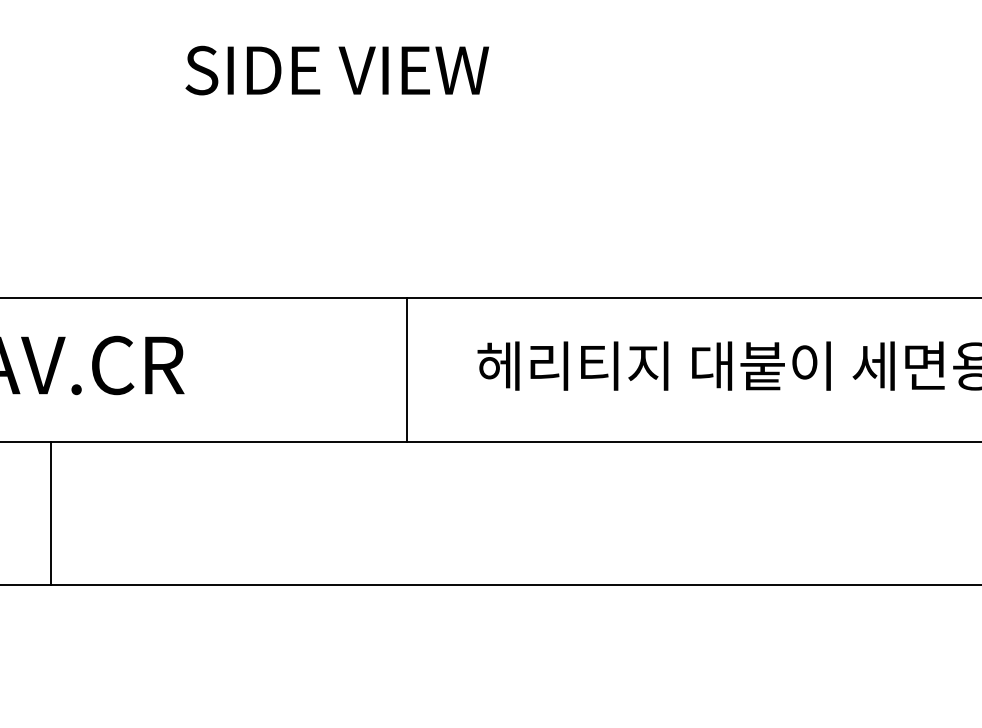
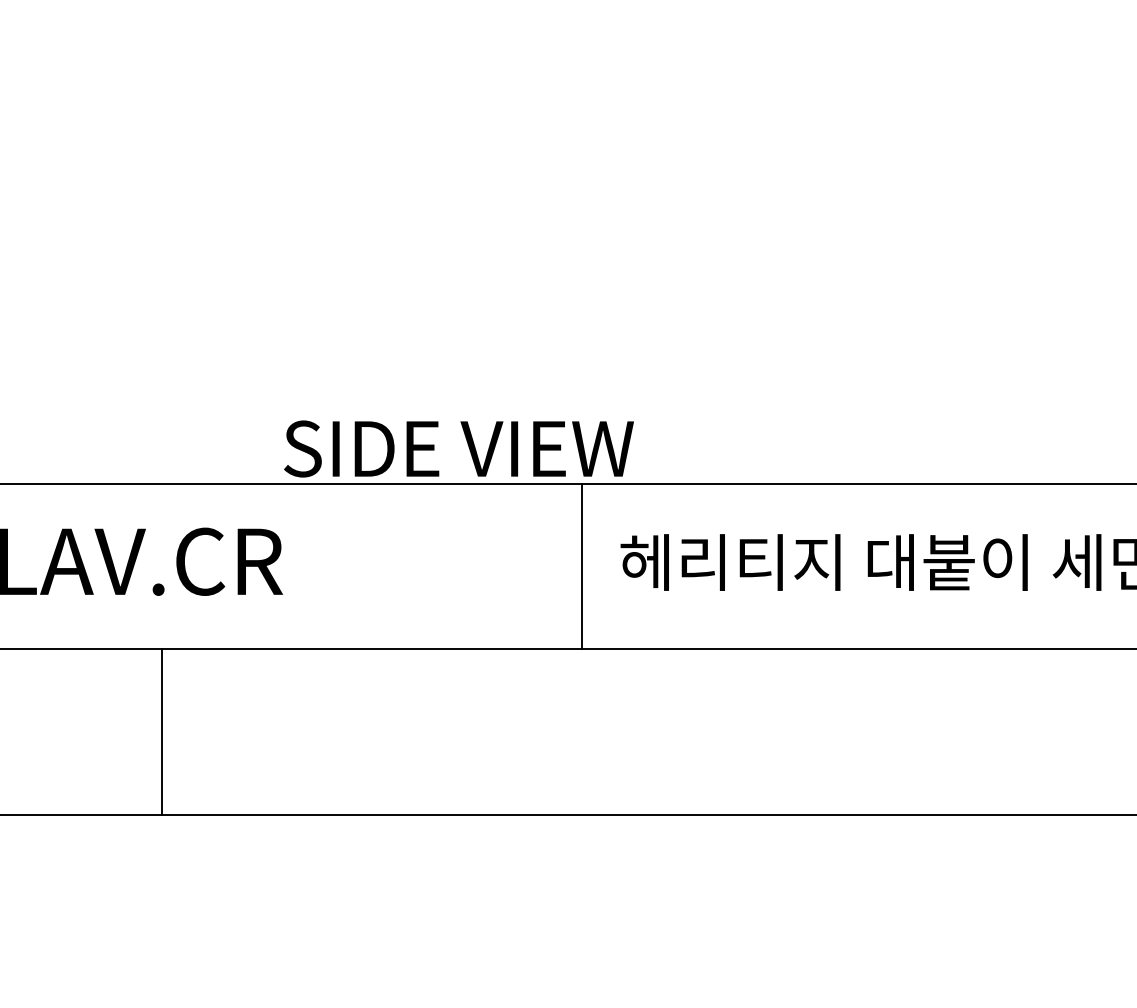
text: (336, 70) -> (458, 448), moved
line: (407, 369) -> (582, 566), moved
line: (50, 512) -> (161, 731), moved

